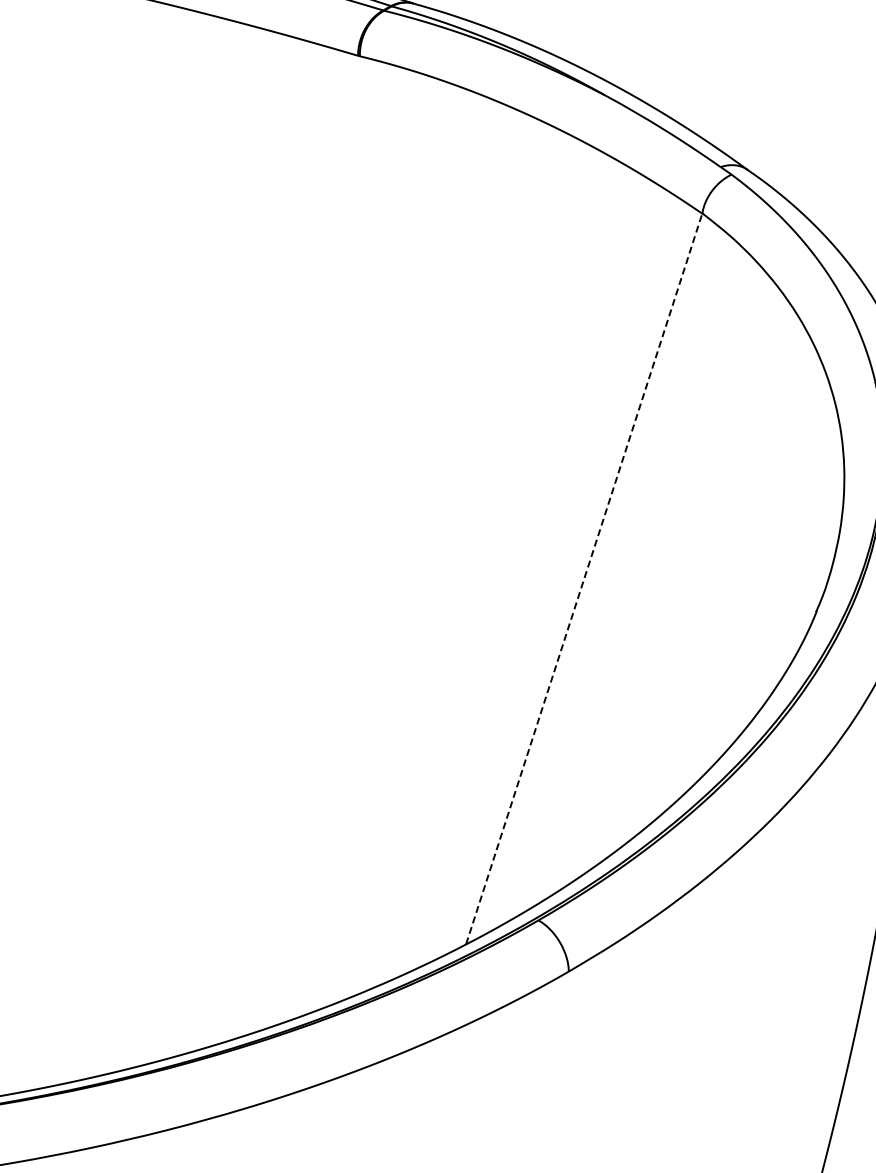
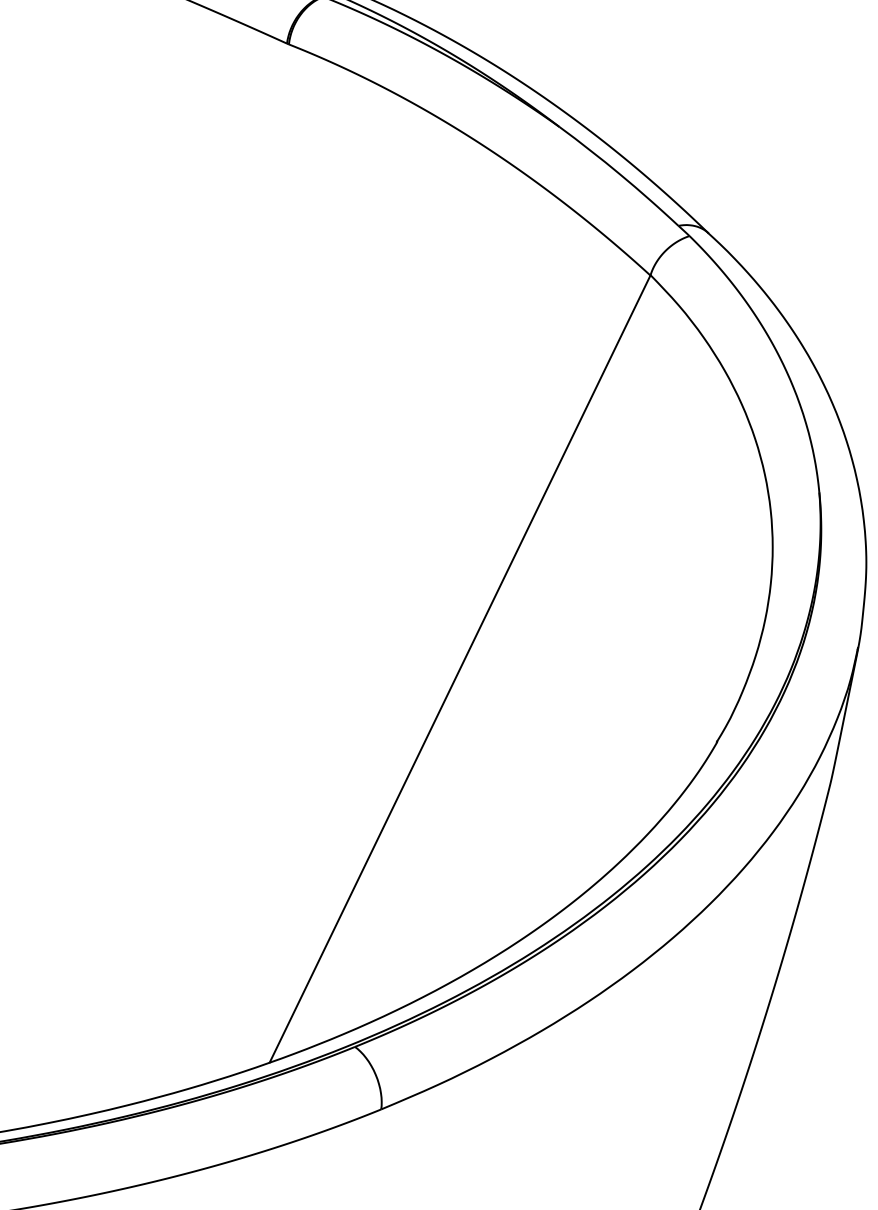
line: (584, 578) -> (460, 668), dashed -> solid

